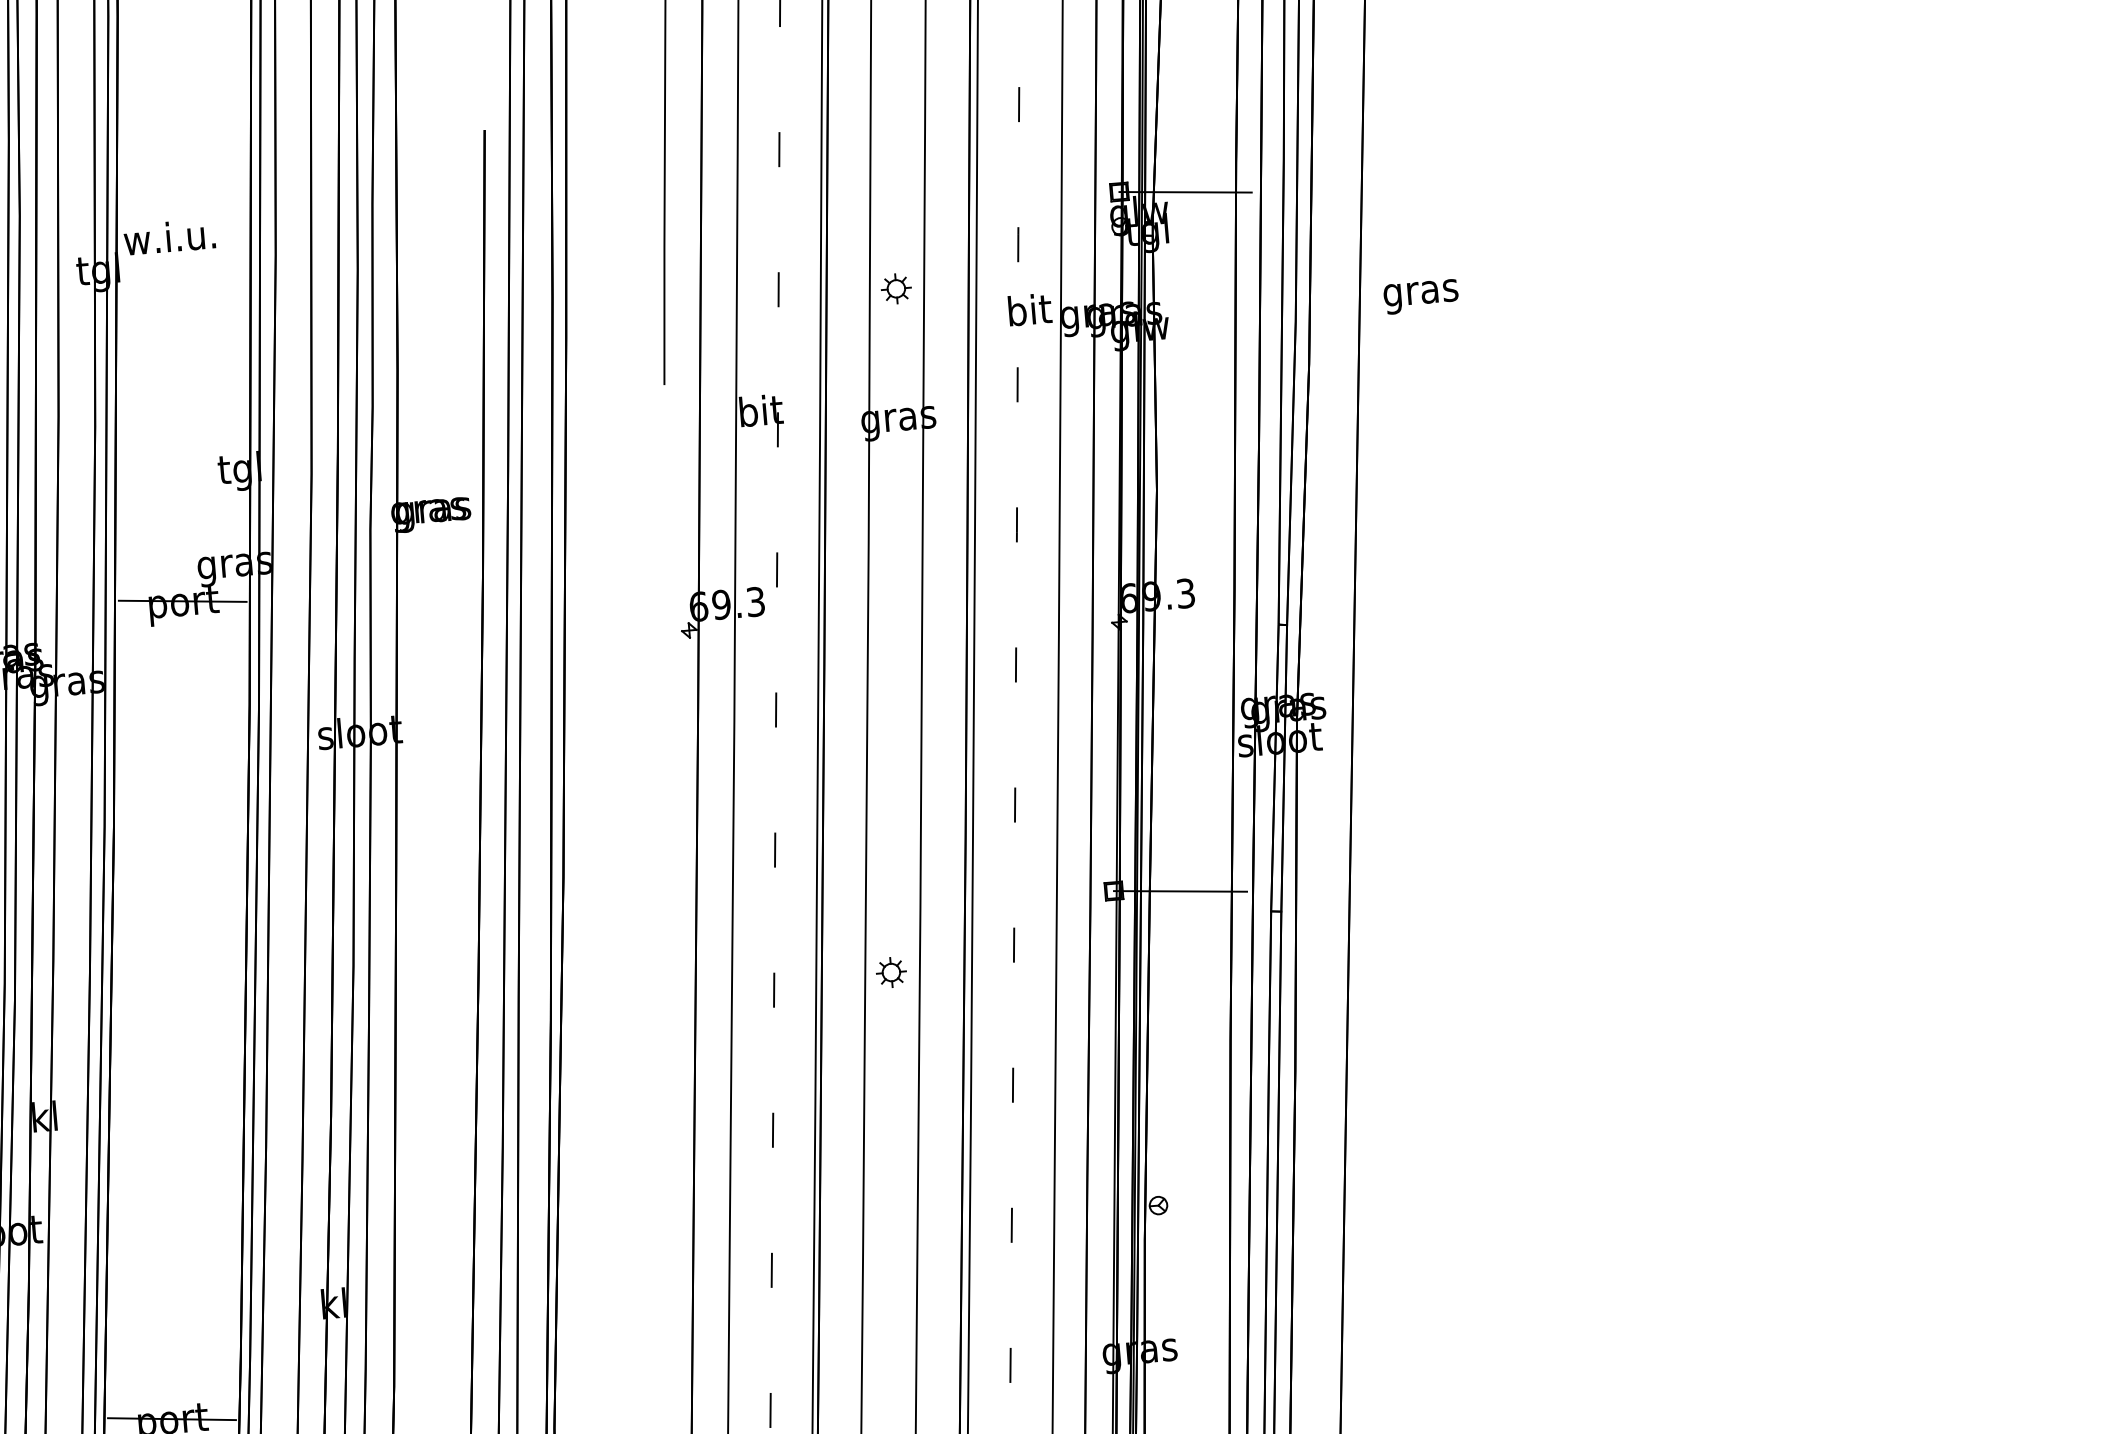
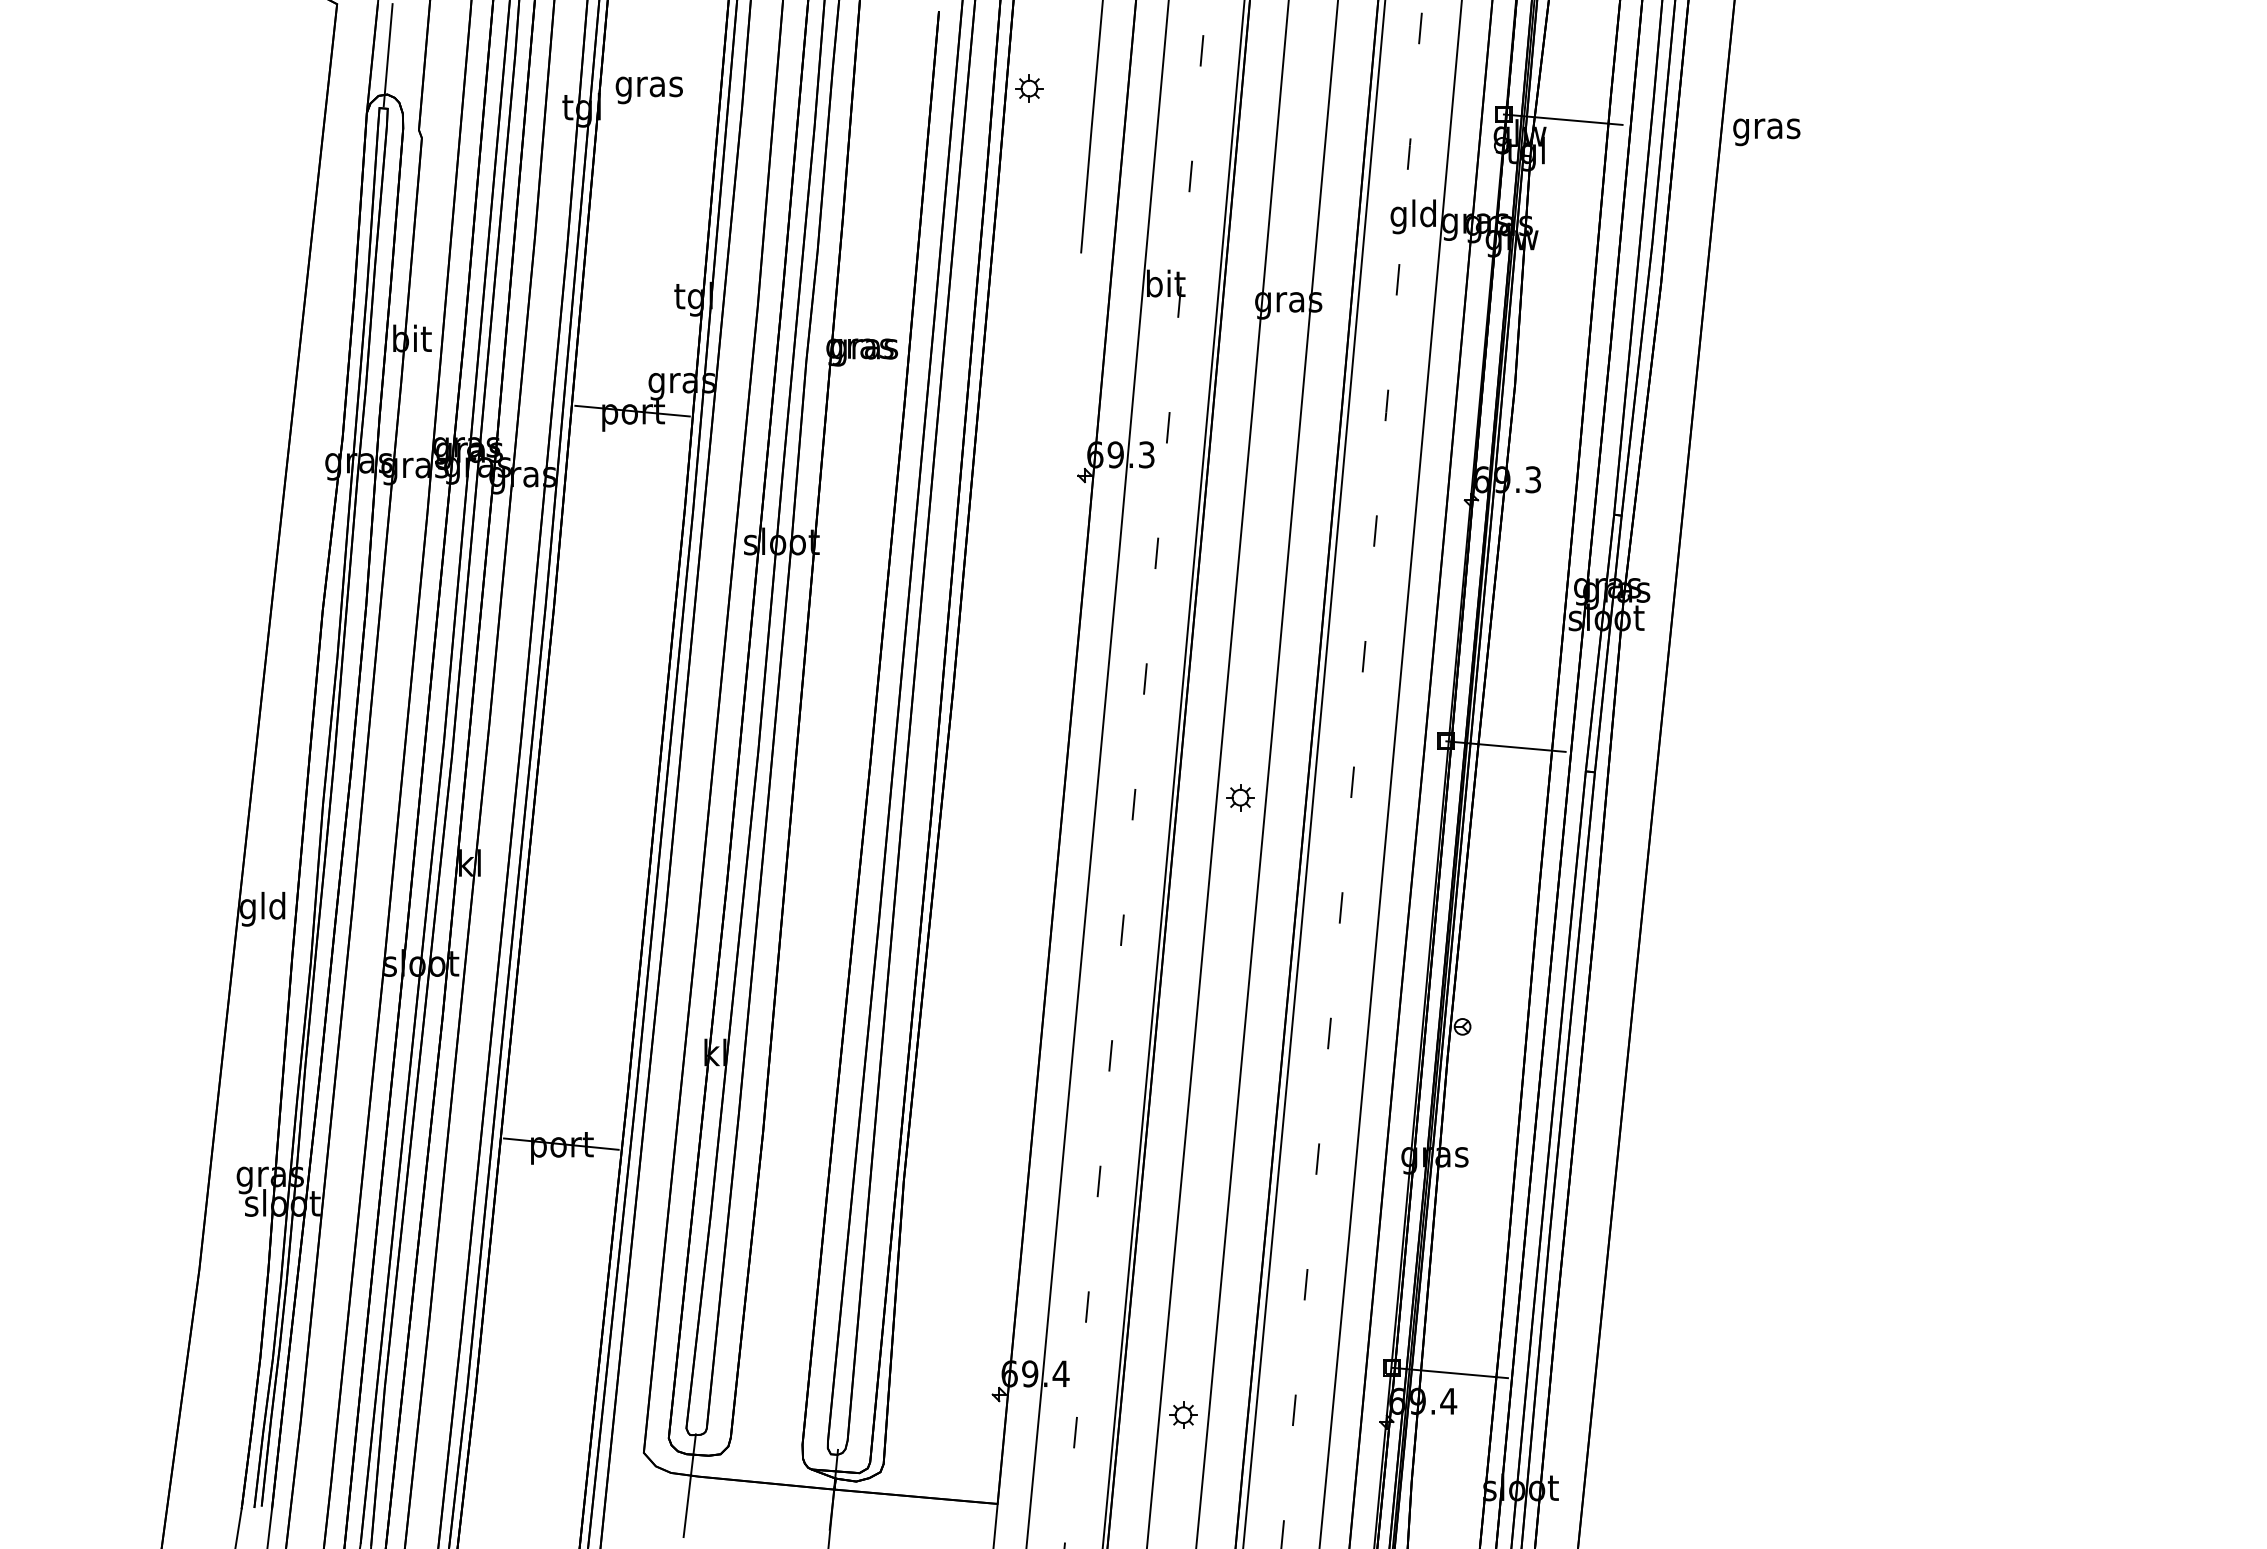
text: (170, 240) -> (648, 86), w.i.u. -> gras
part: (896, 288) -> (1029, 88), moved
text: (1420, 297) -> (1766, 132), moved
text: (1027, 313) -> (1412, 216), bit -> gld

